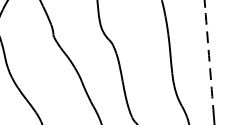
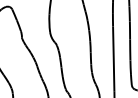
arc: (209, 62) -> (113, 59), dashed -> solid

